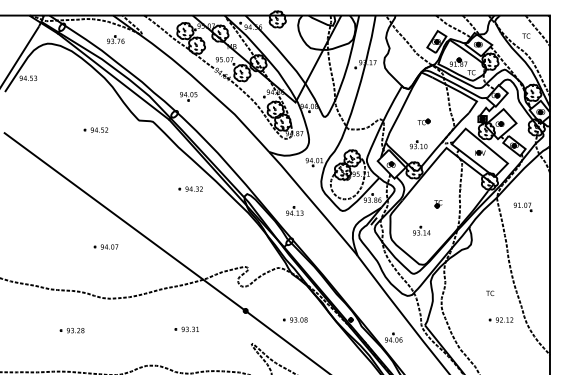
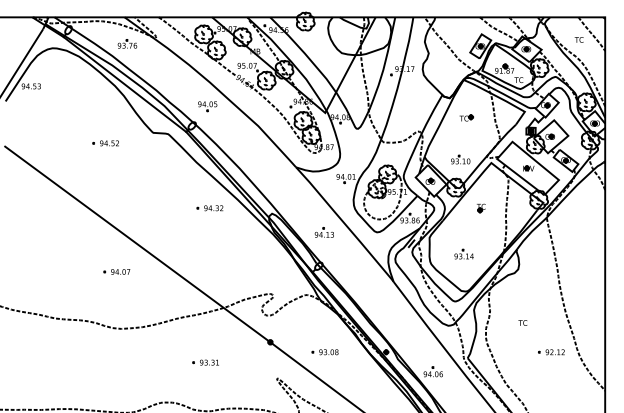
part: (423, 121) -> (466, 117), moved
part: (438, 204) -> (481, 208), moved
part: (522, 207) -> (574, 228), removed
text: (490, 292) -> (523, 322), moved
part: (71, 330) -> (78, 363), removed

